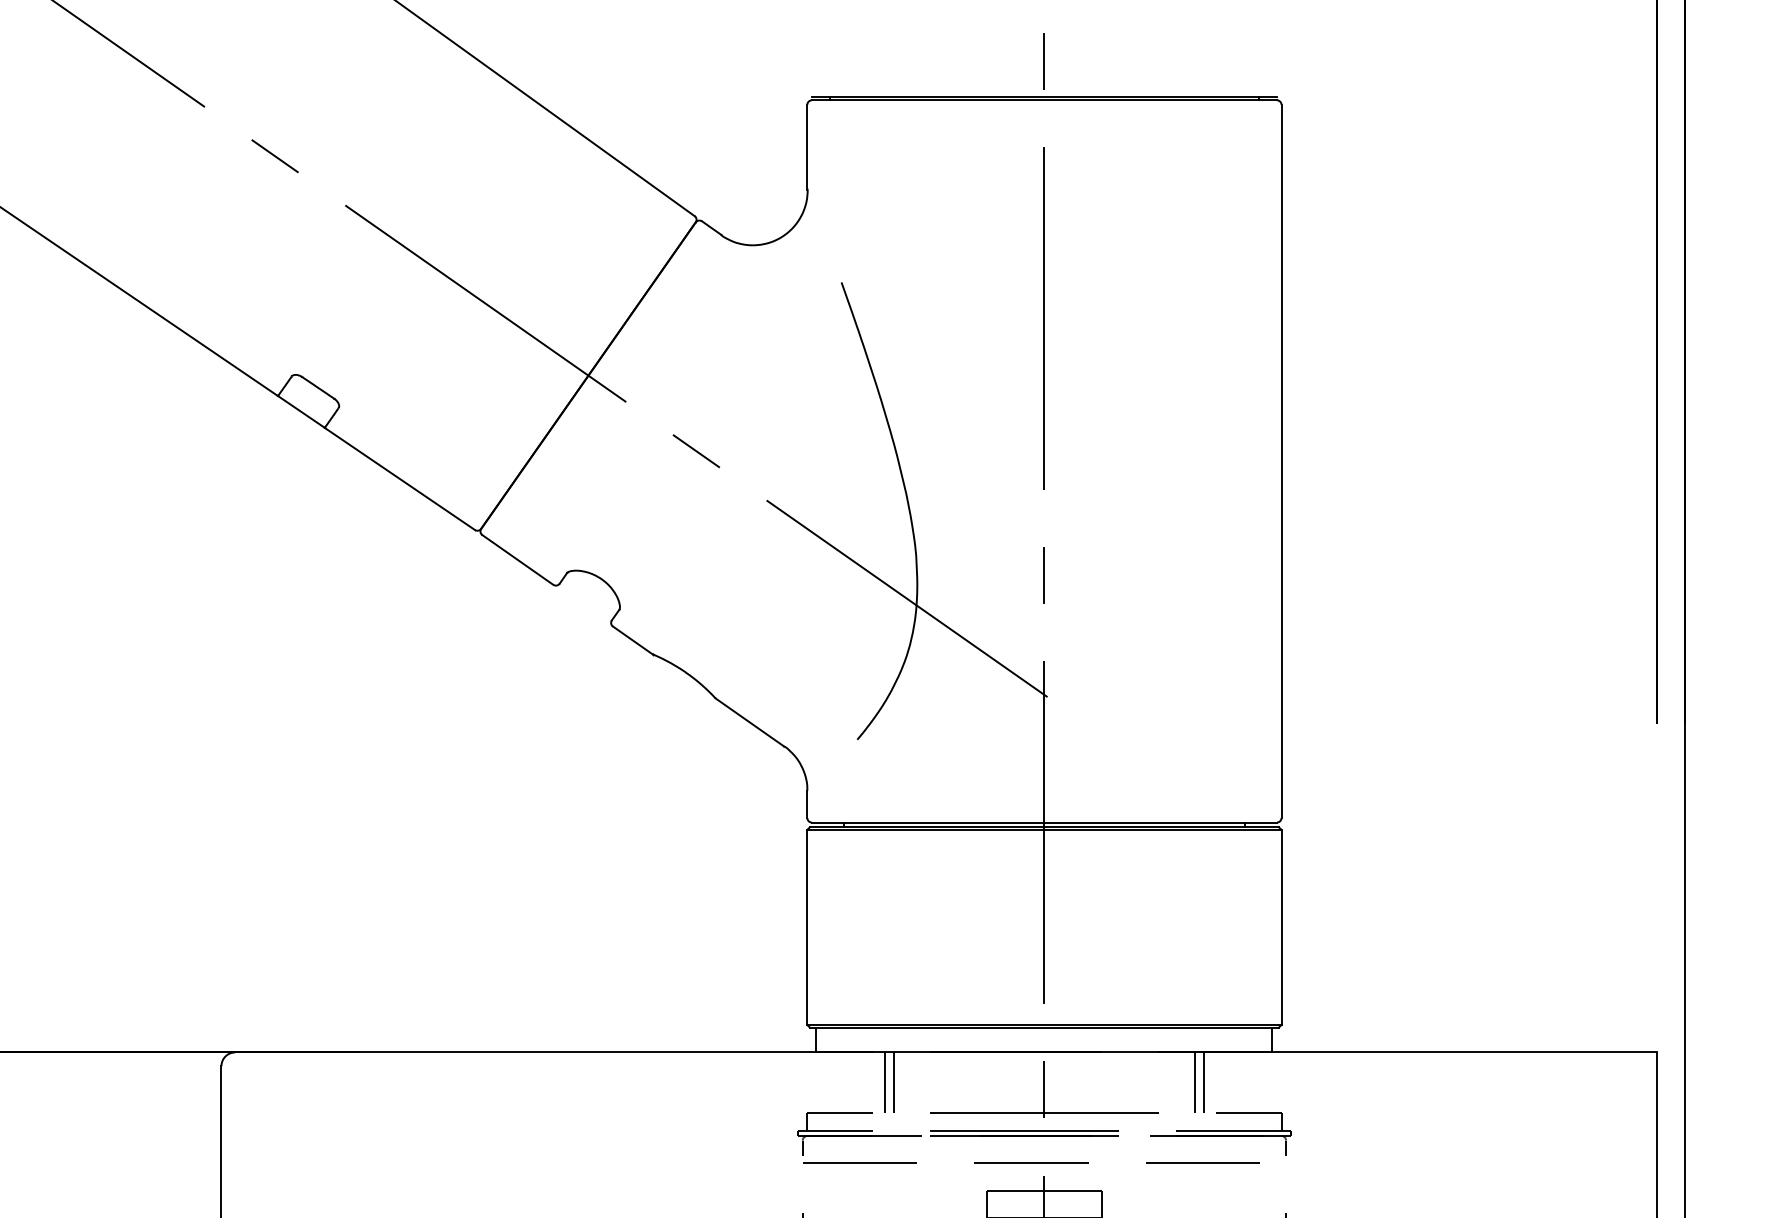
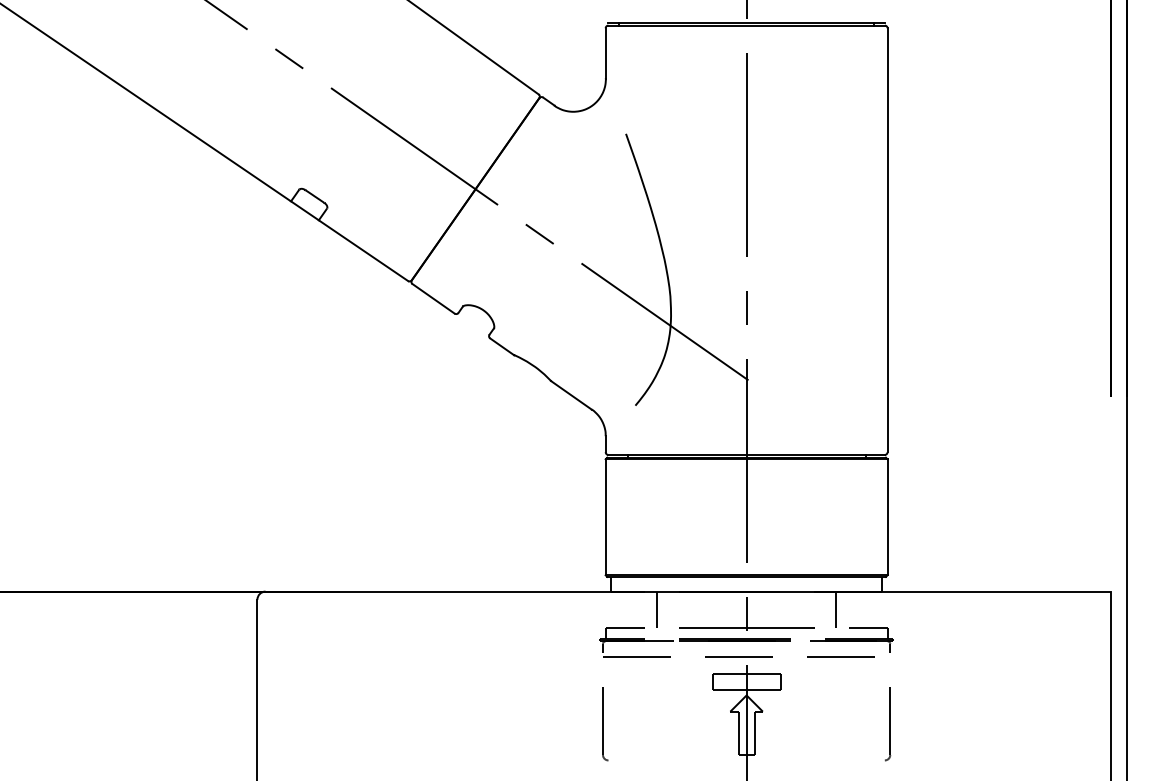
line: (884, 1082) -> (651, 609), removed
line: (1204, 1082) -> (841, 609), removed

